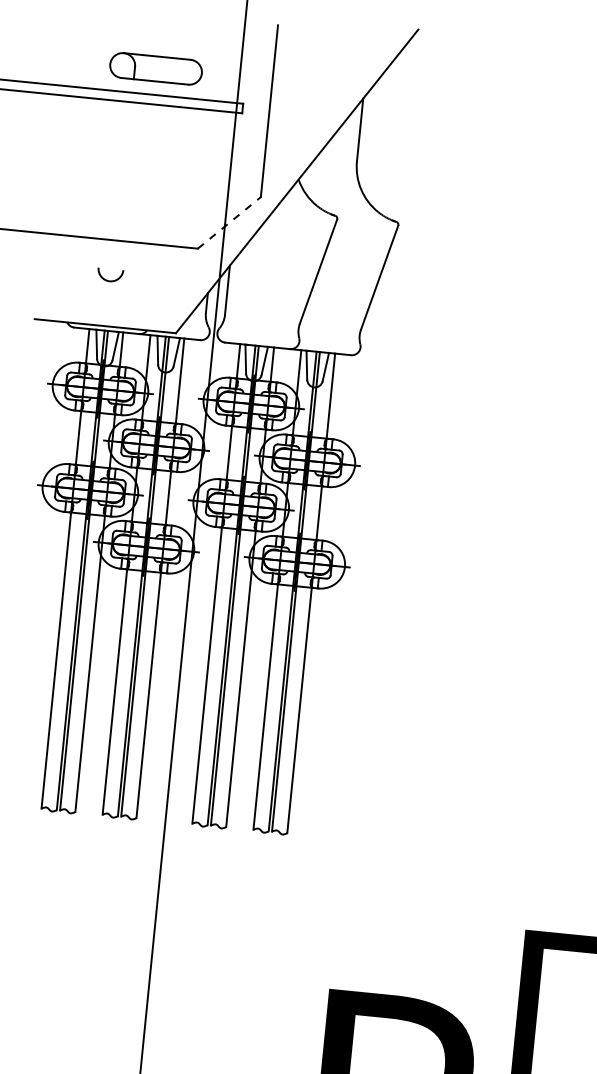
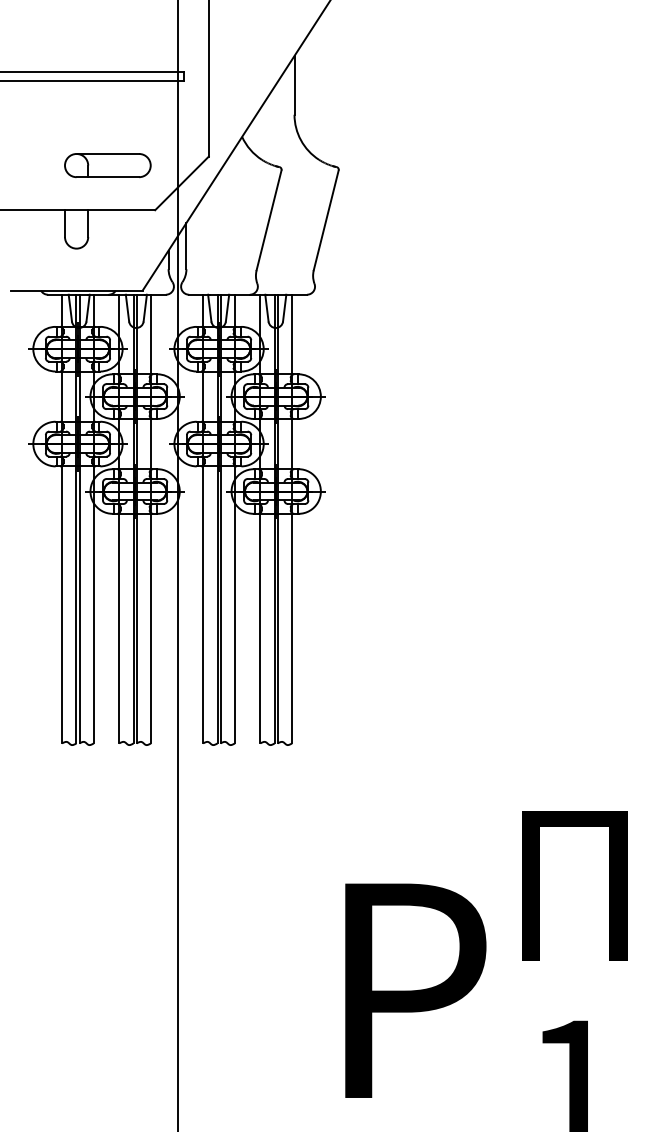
part: (155, 68) -> (107, 165), moved
line: (228, 222) -> (181, 183), dashed -> solid
line: (100, 253) -> (65, 223), added
line: (125, 255) -> (88, 223), added

